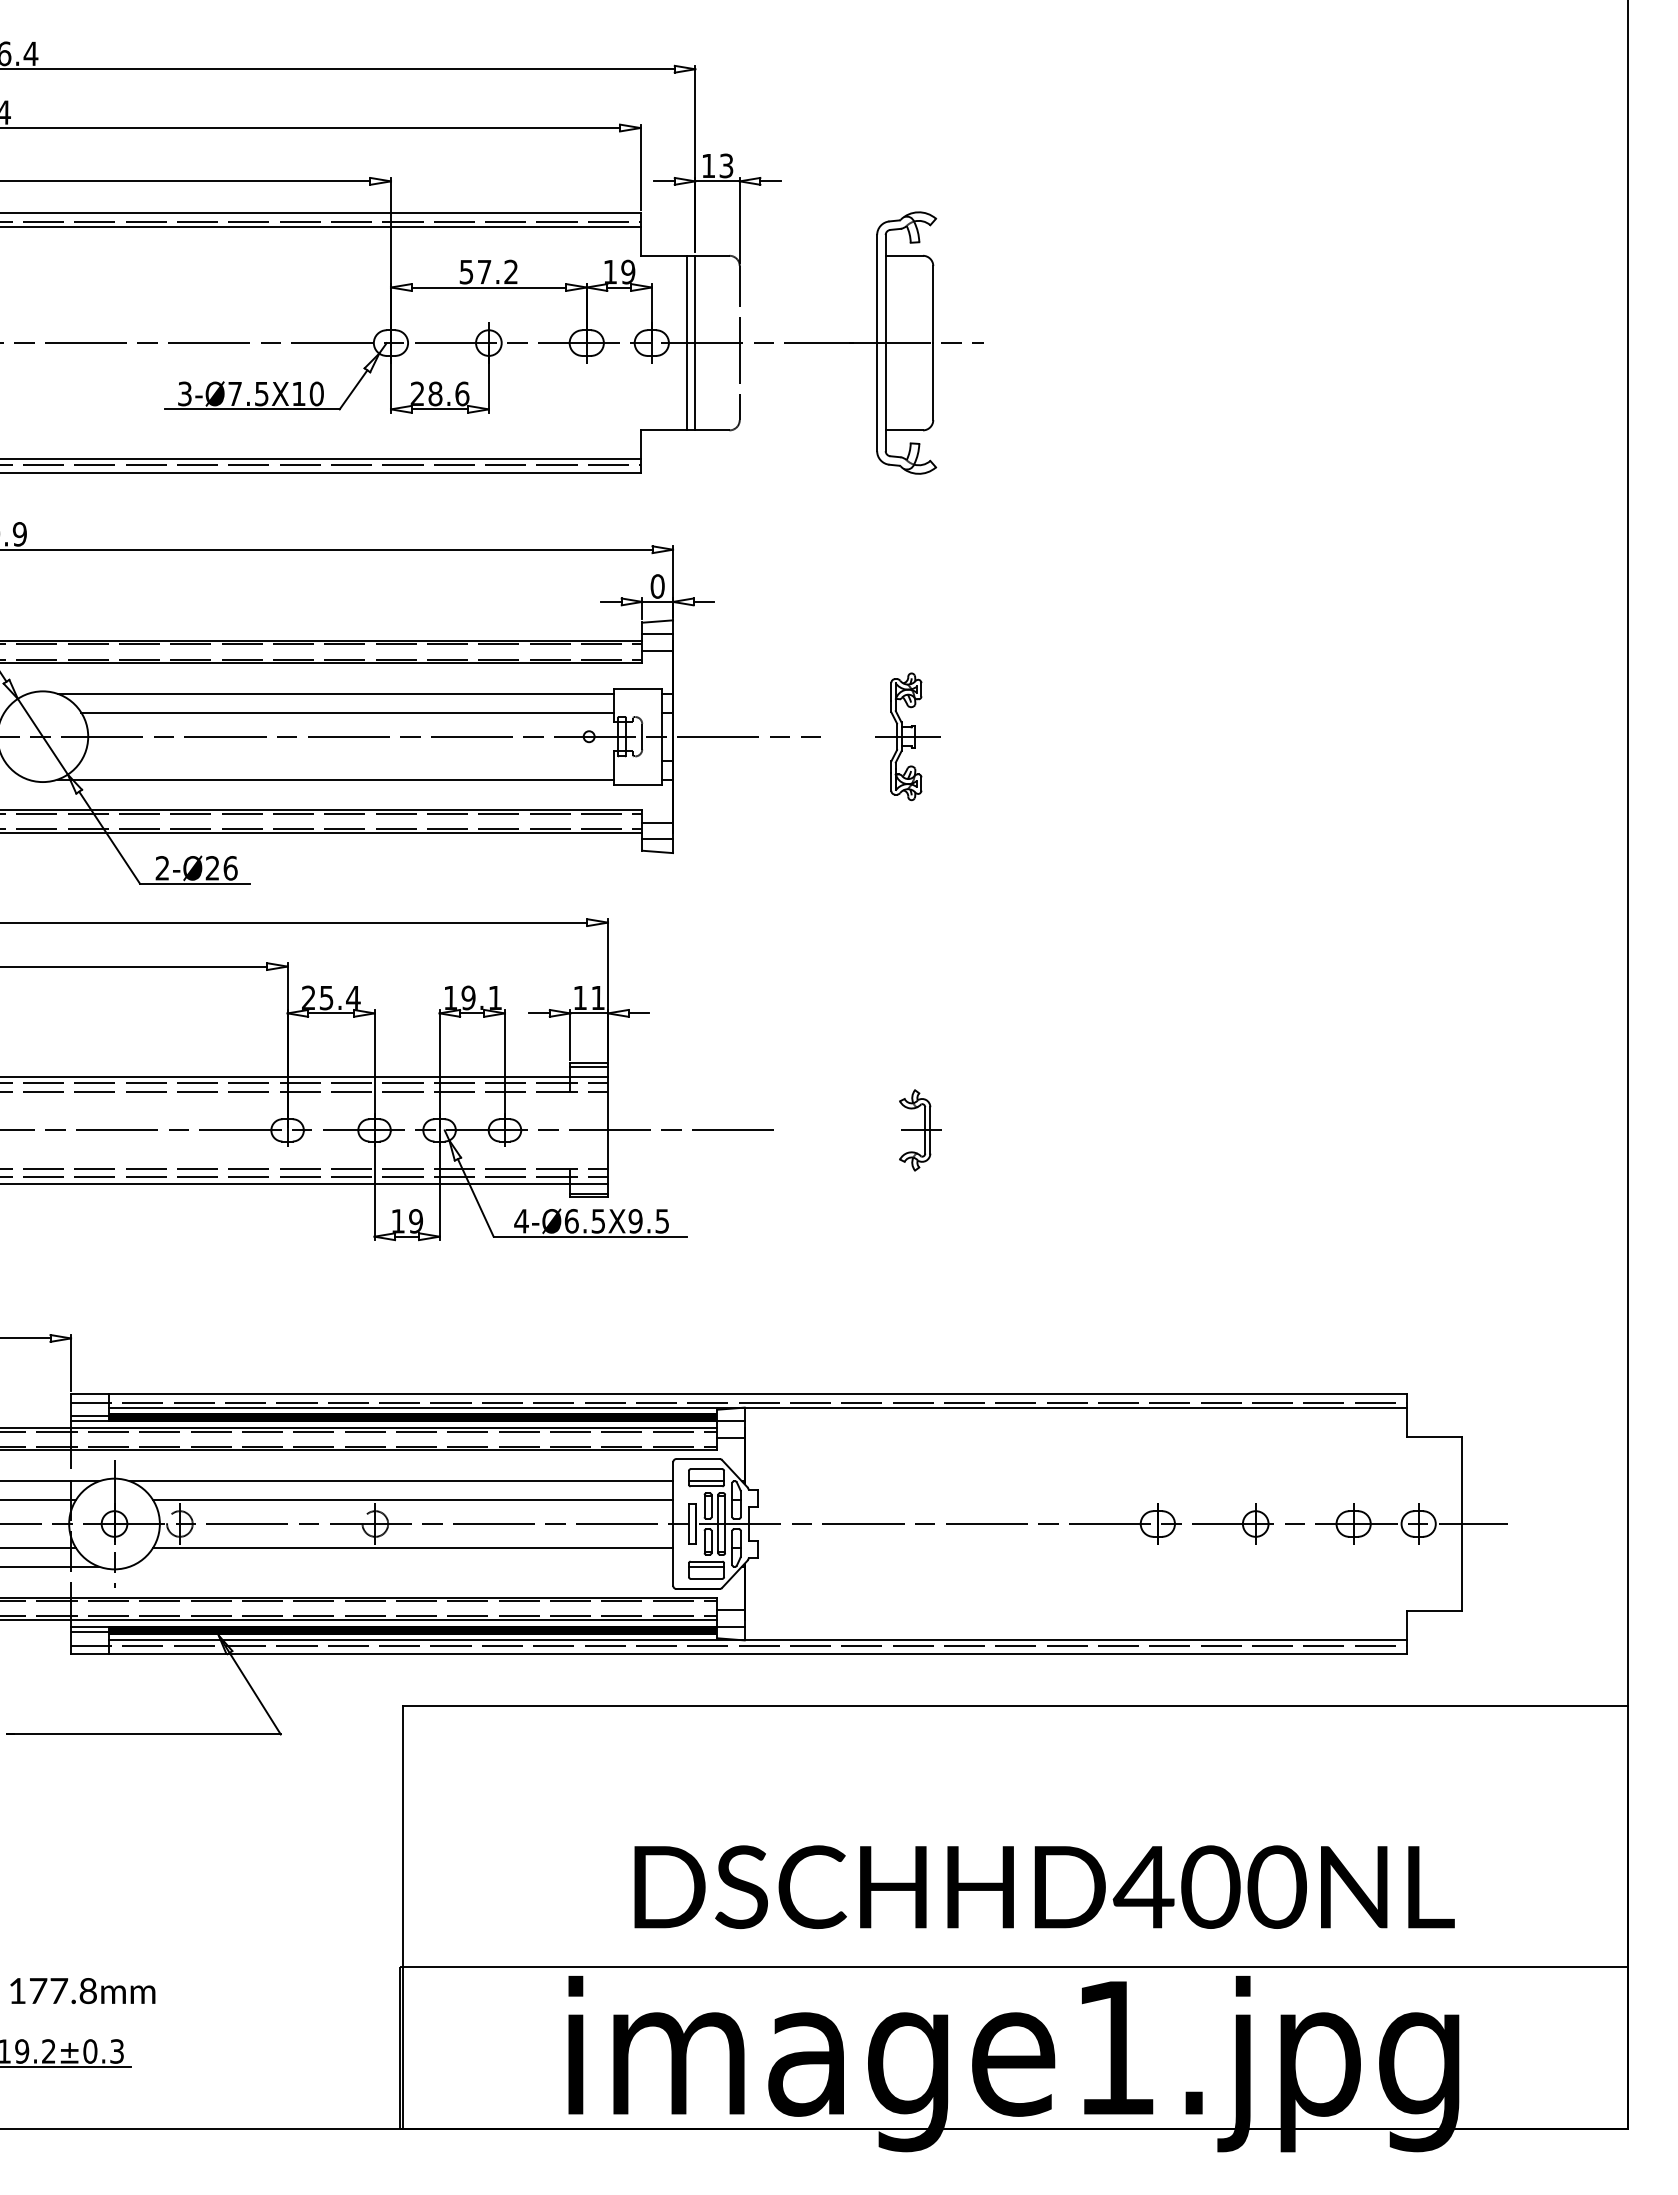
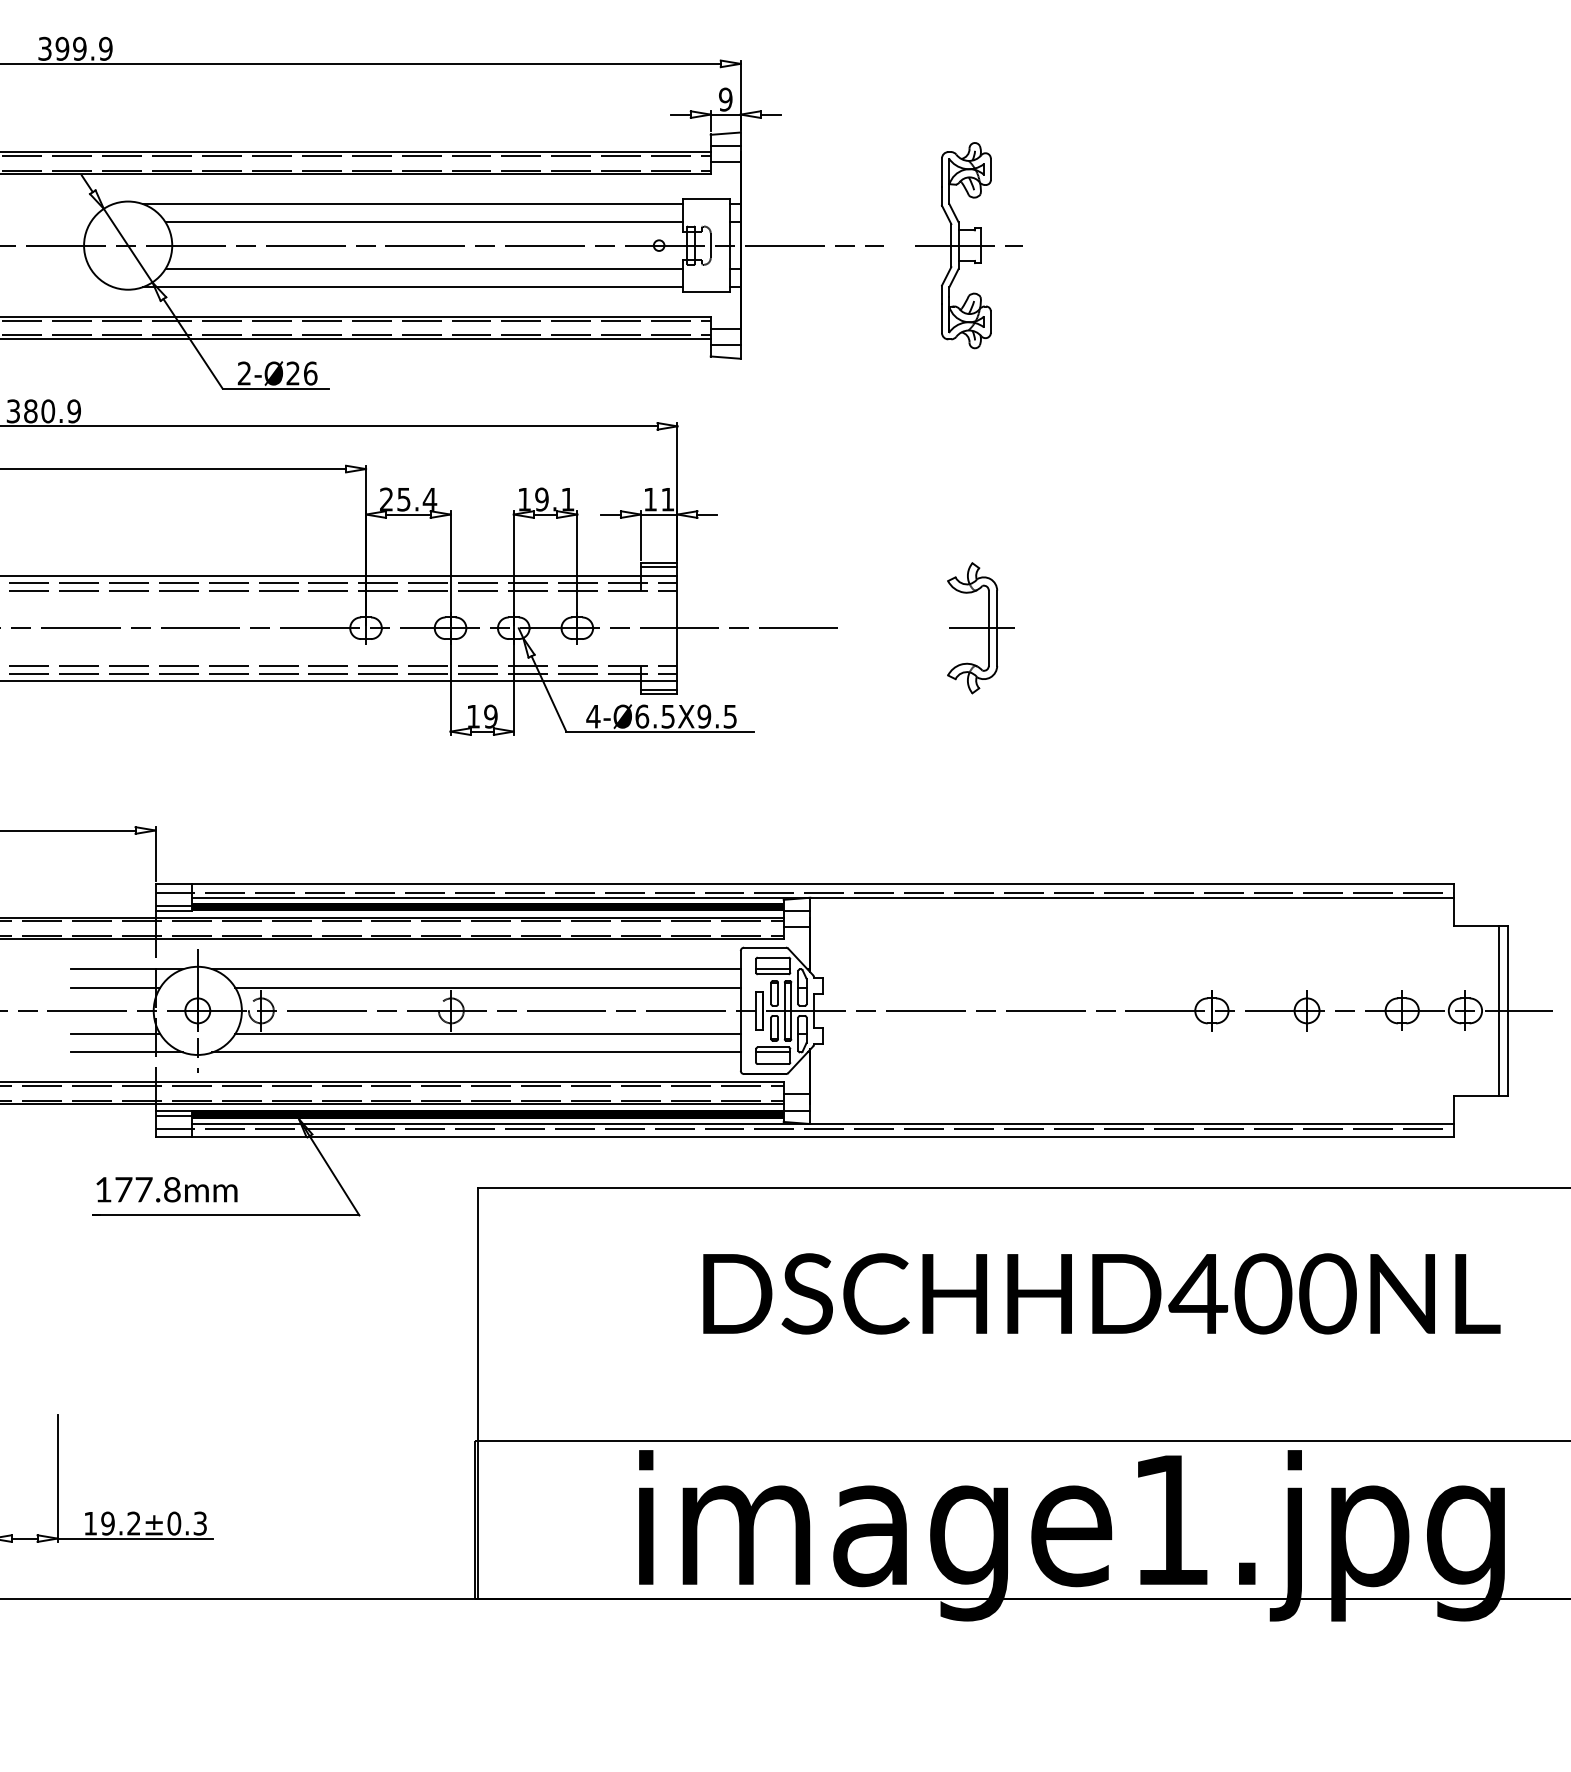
text: (657, 586) -> (725, 99), 0 -> 9
part: (907, 736) -> (968, 245), size x1.67
line: (347, 760) -> (424, 268), added
part: (920, 1130) -> (981, 628), size x1.67
line: (1453, 1523) -> (1499, 1010), added
line: (401, 1566) -> (476, 1052), added
text: (1044, 1887) -> (1101, 1294), moved
text: (82, 1991) -> (166, 1190), moved

